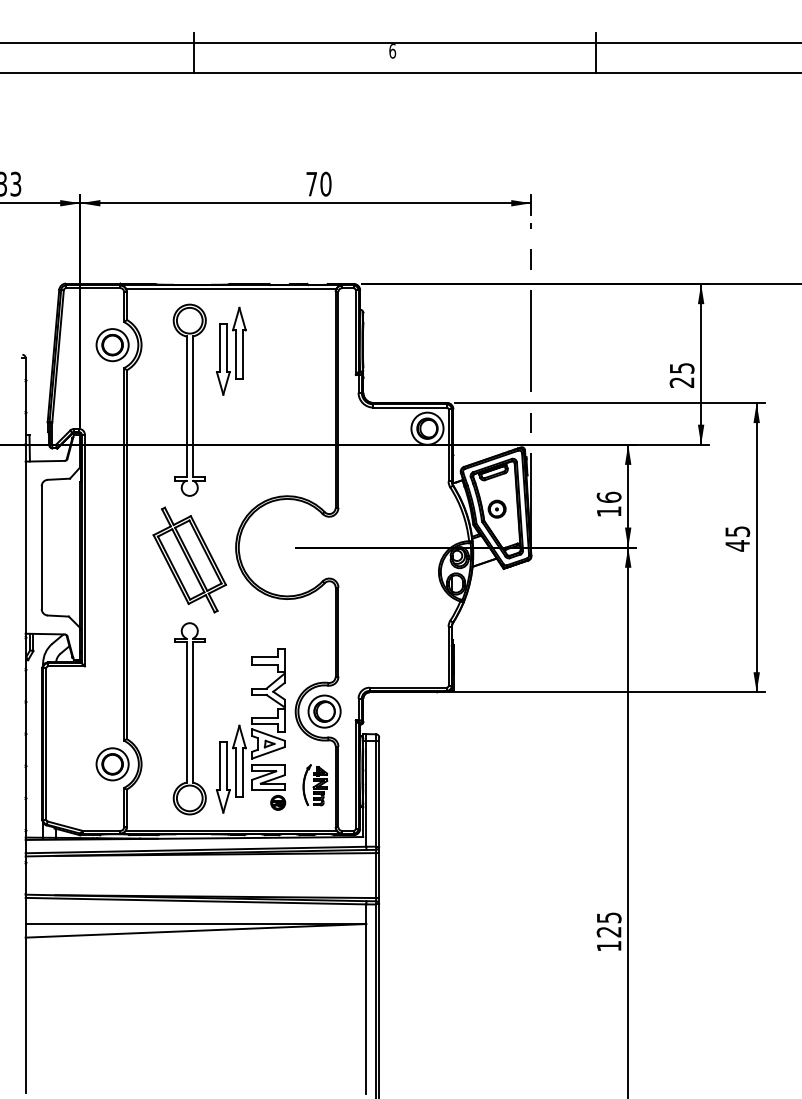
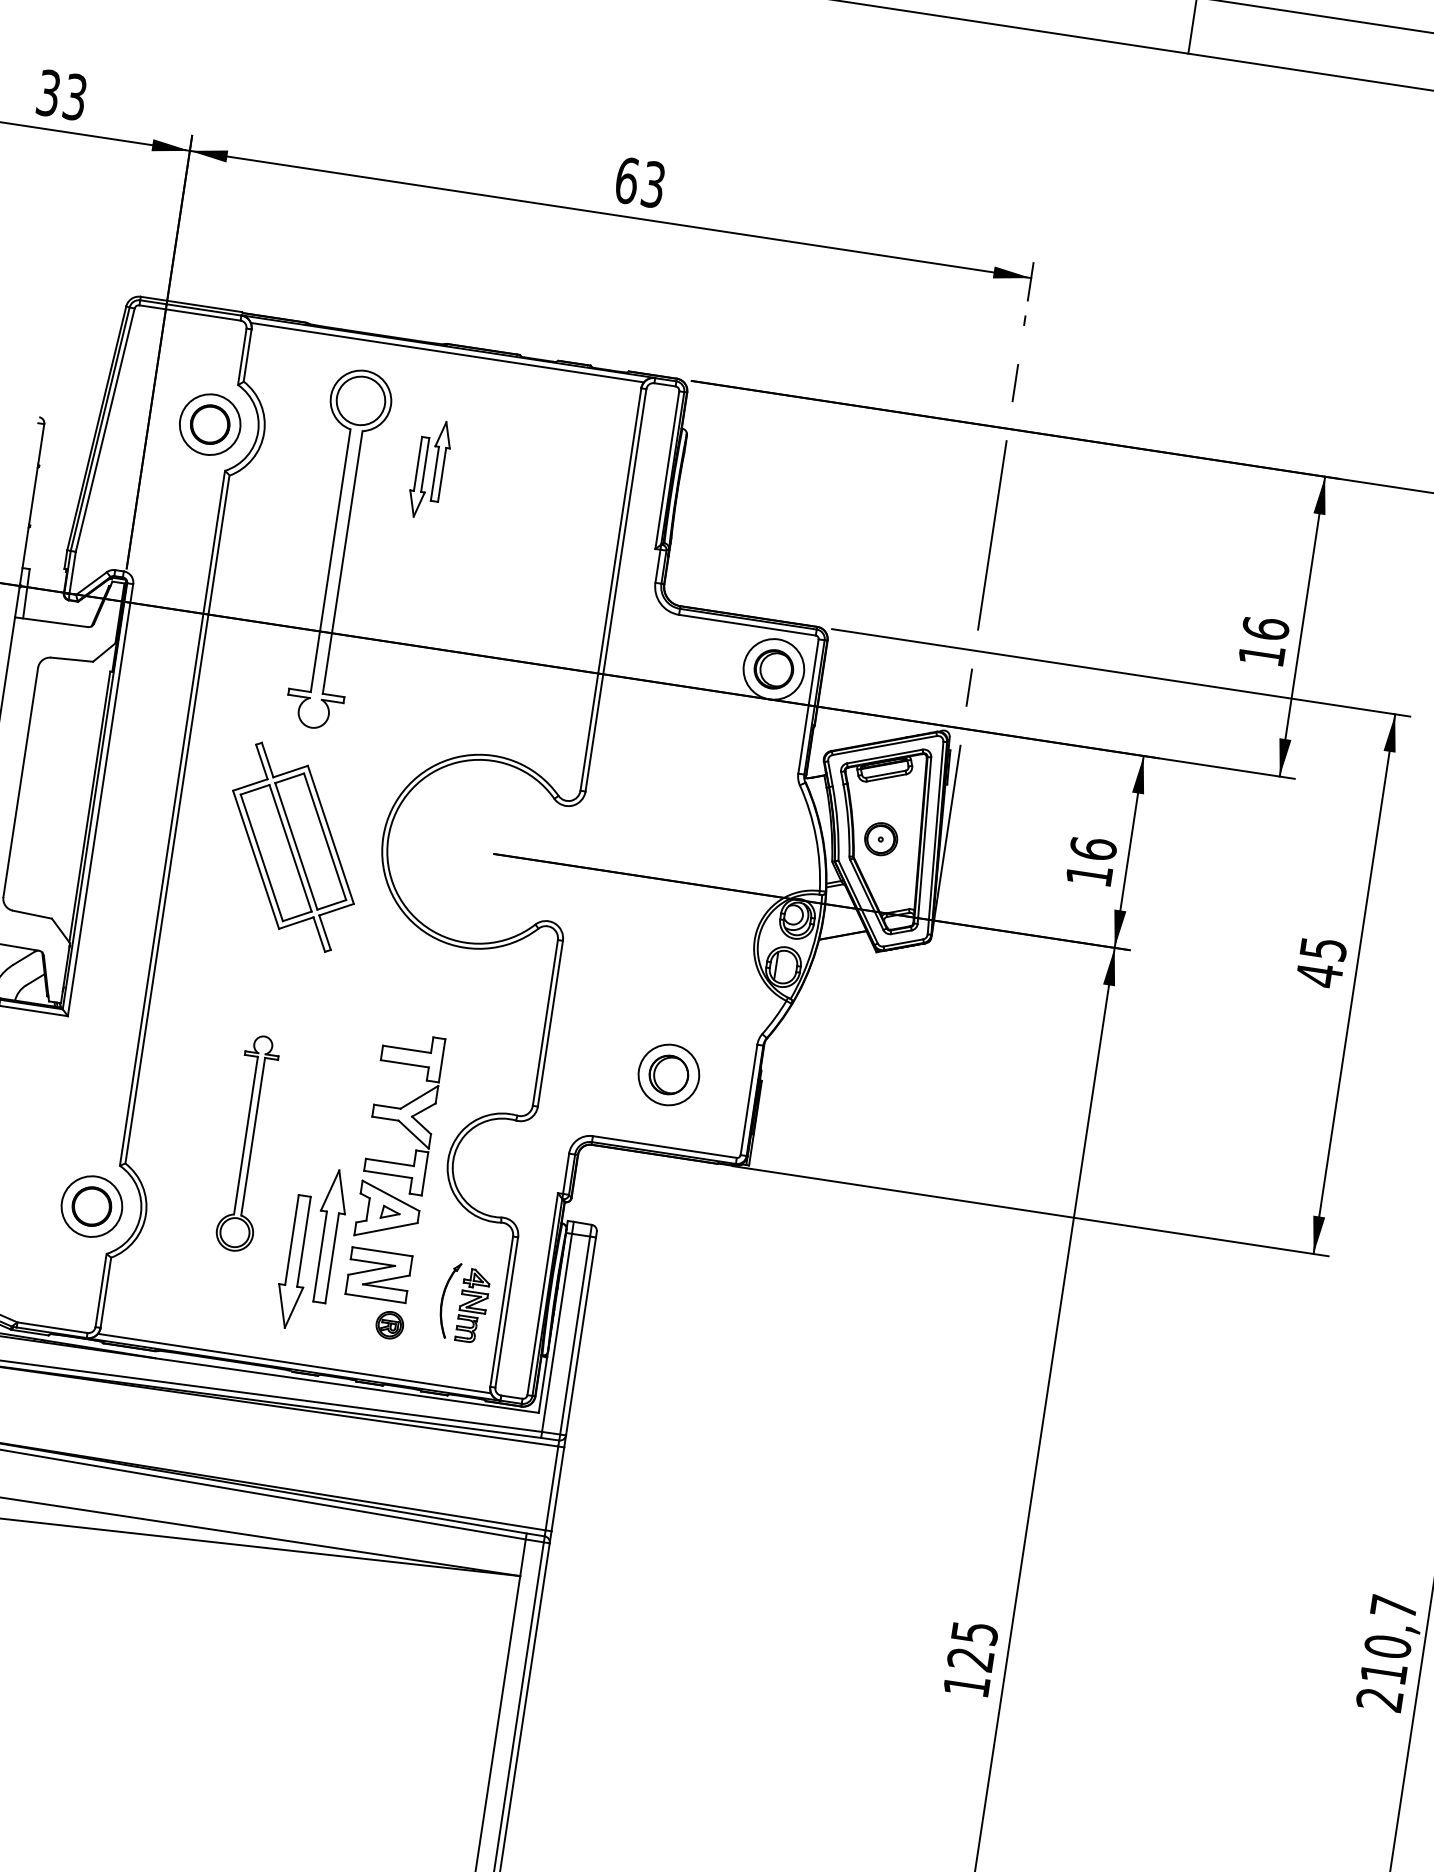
text: (318, 183) -> (639, 181), 70 -> 63
part: (231, 350) -> (430, 468), size x0.6
text: (681, 374) -> (1262, 639), 25 -> 16
part: (324, 711) -> (668, 1074), moved
part: (189, 718) -> (248, 1142), size x0.6

